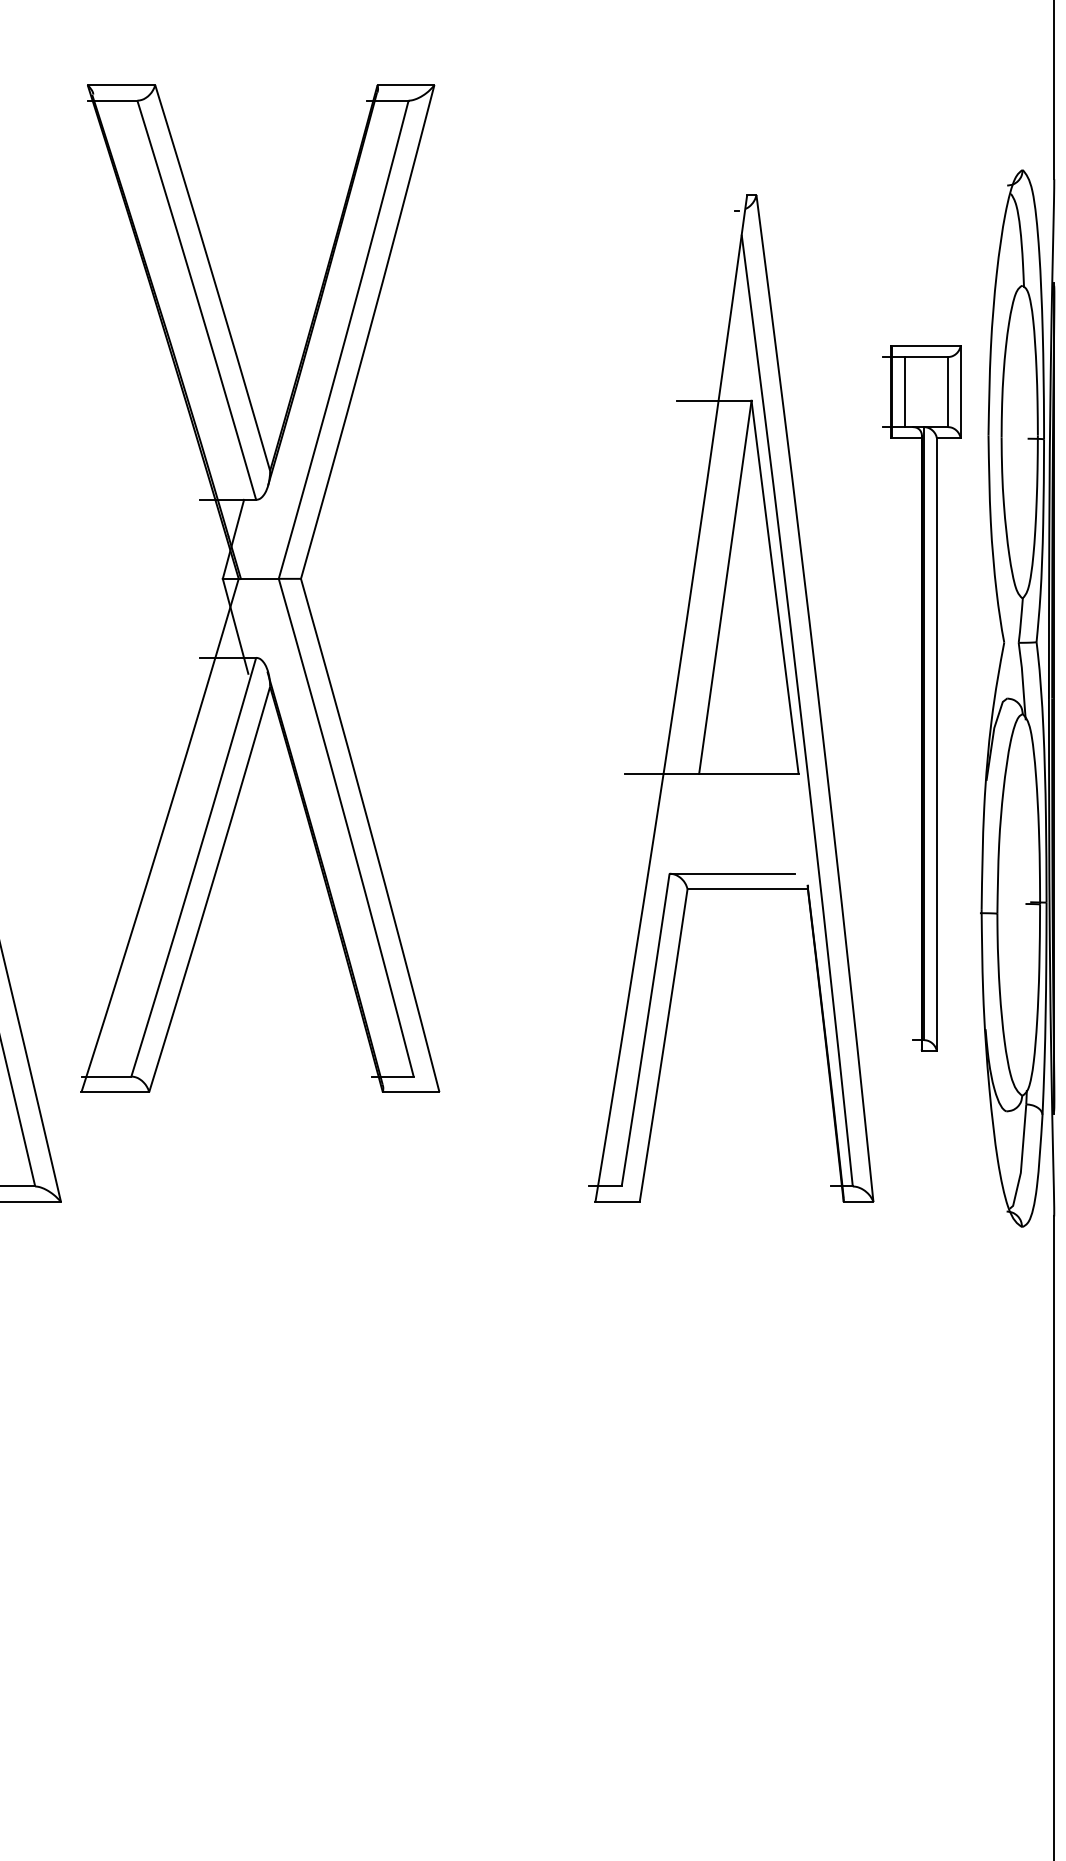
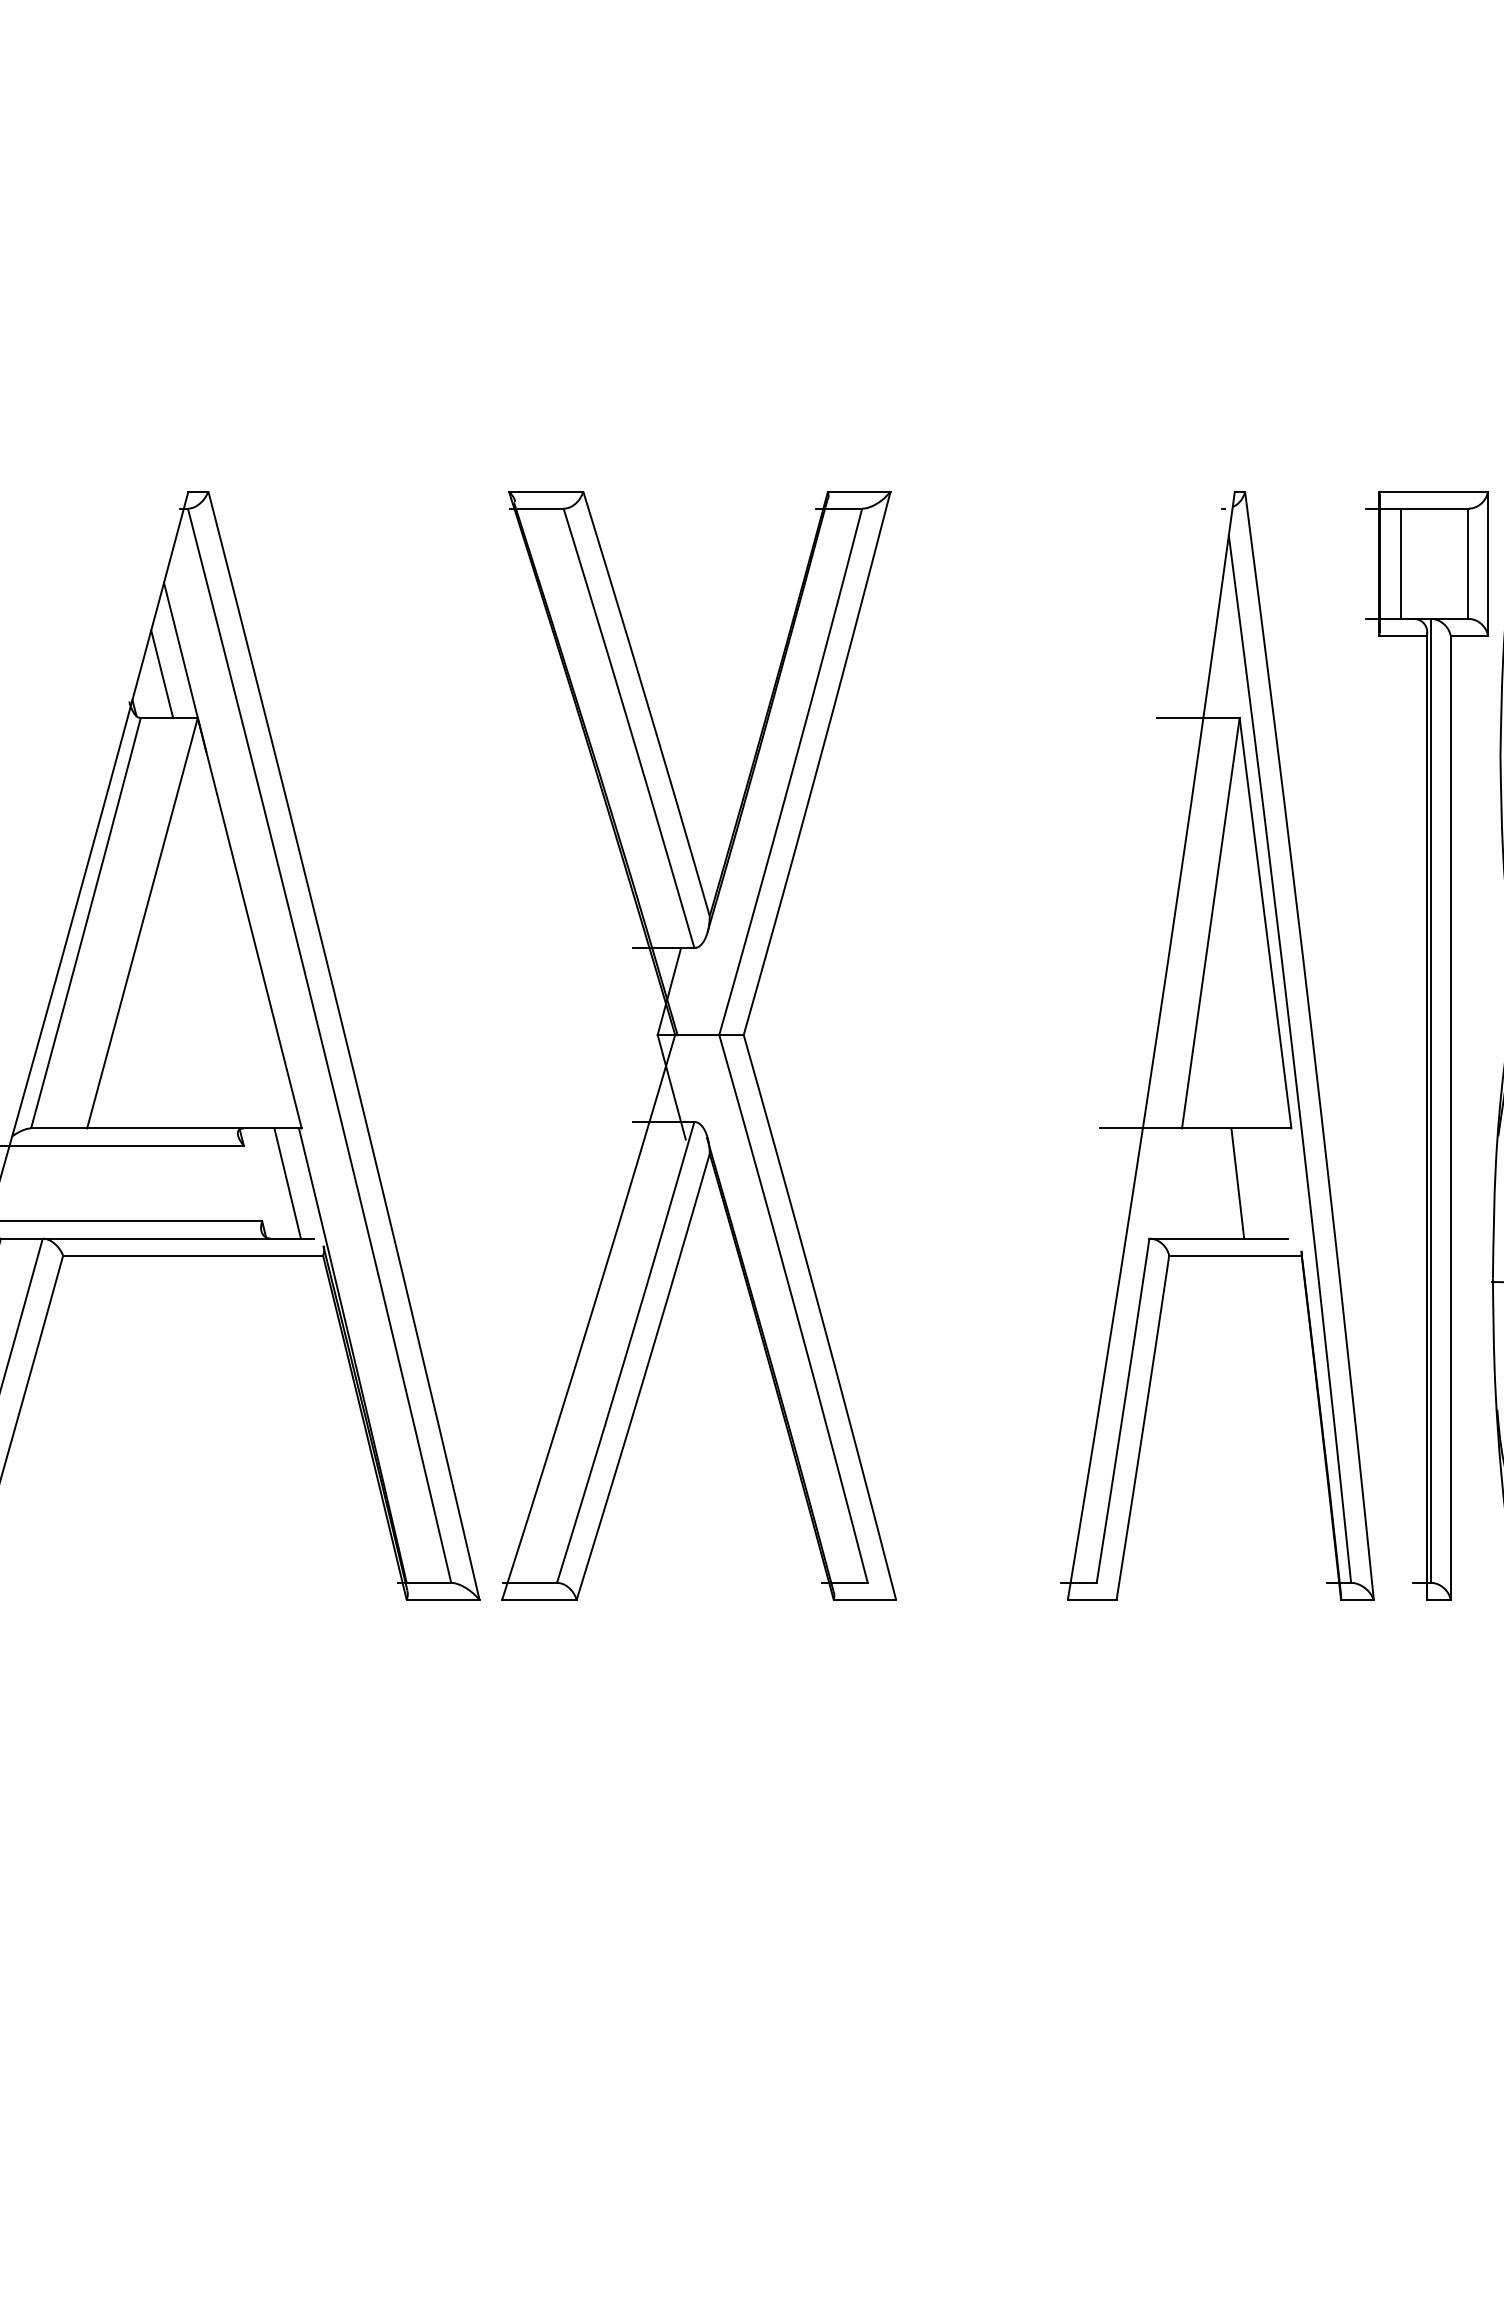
part: (259, 588) -> (698, 1045), moved
part: (921, 698) -> (1426, 1045), size x1.43
line: (749, 823) -> (1237, 1183), added

